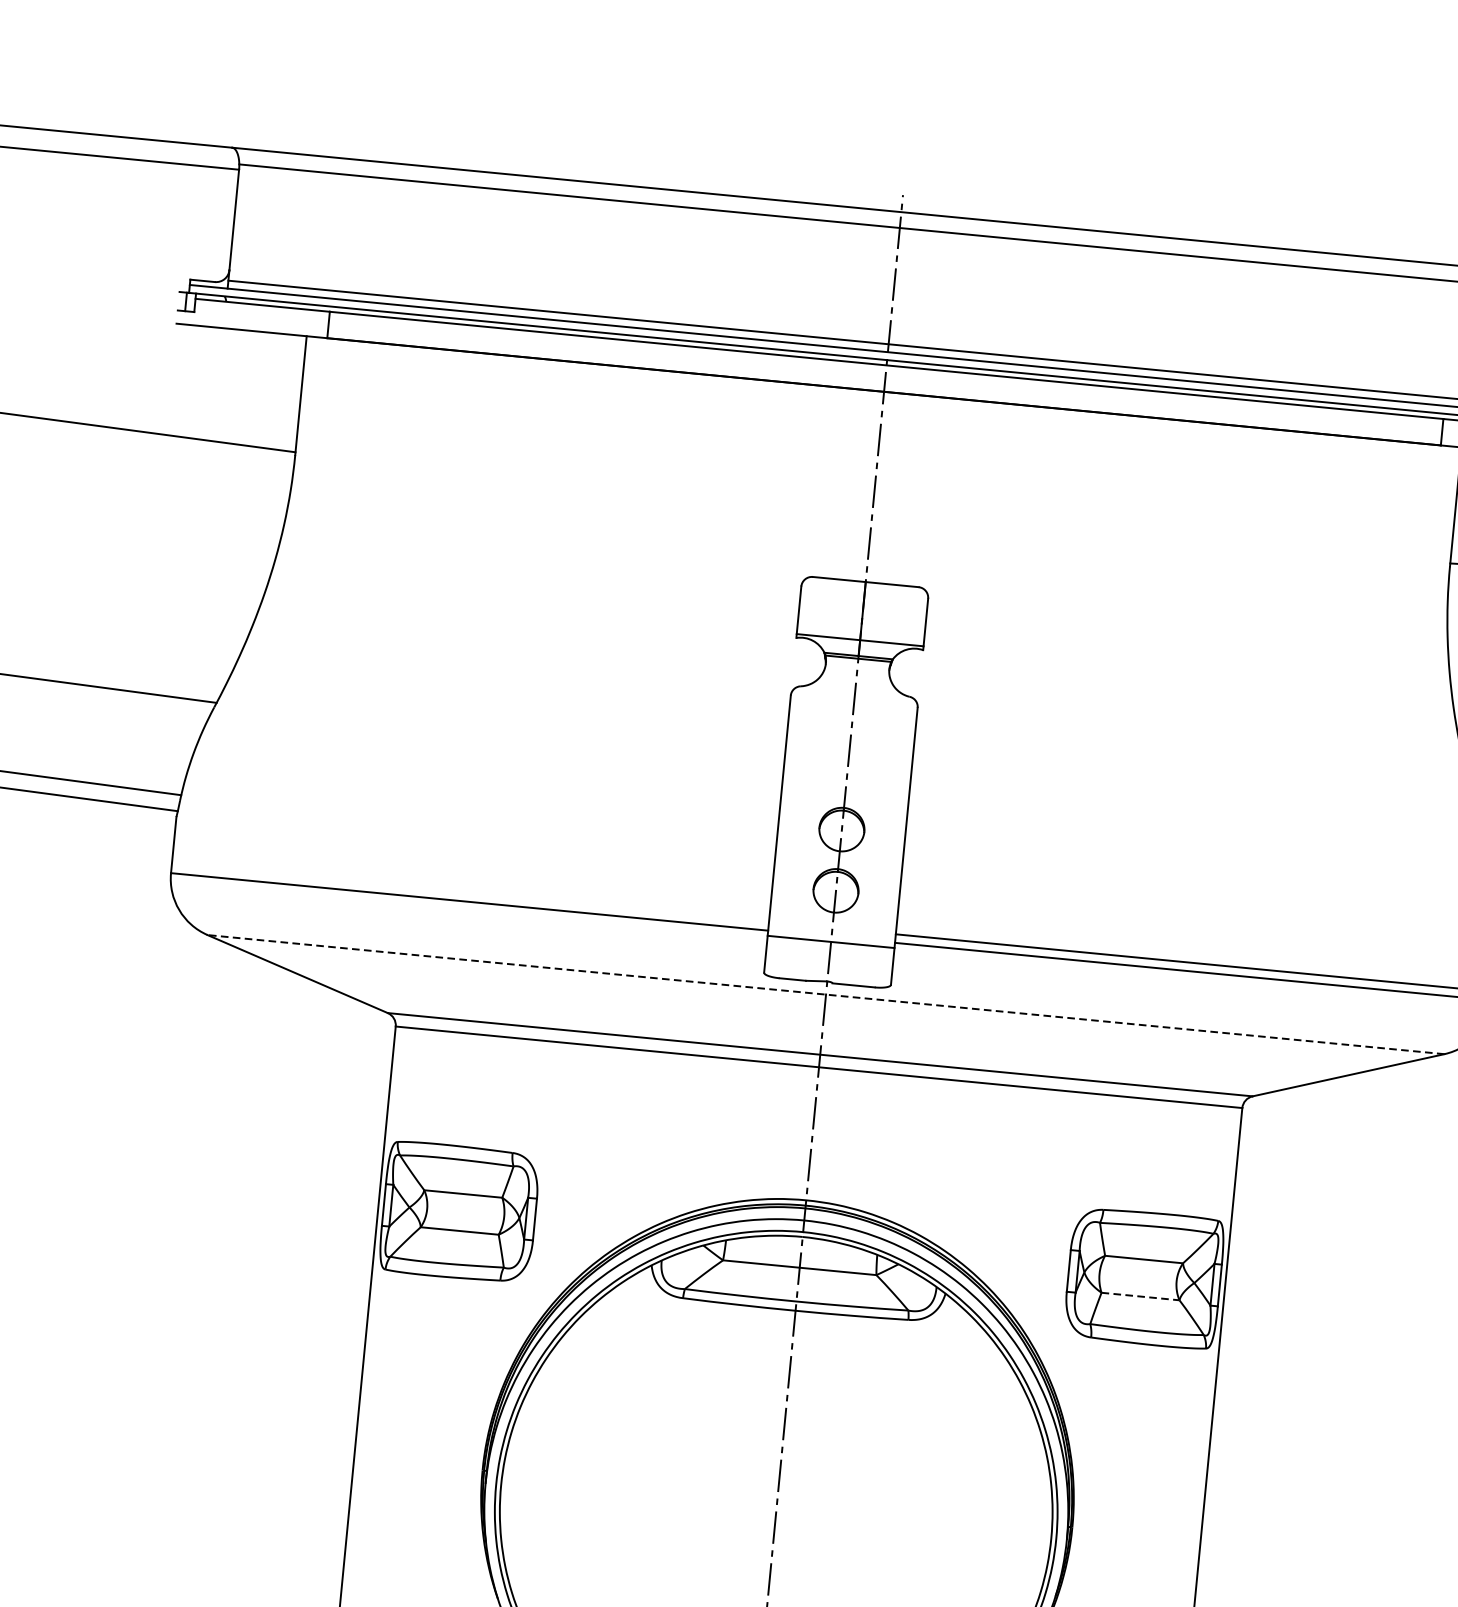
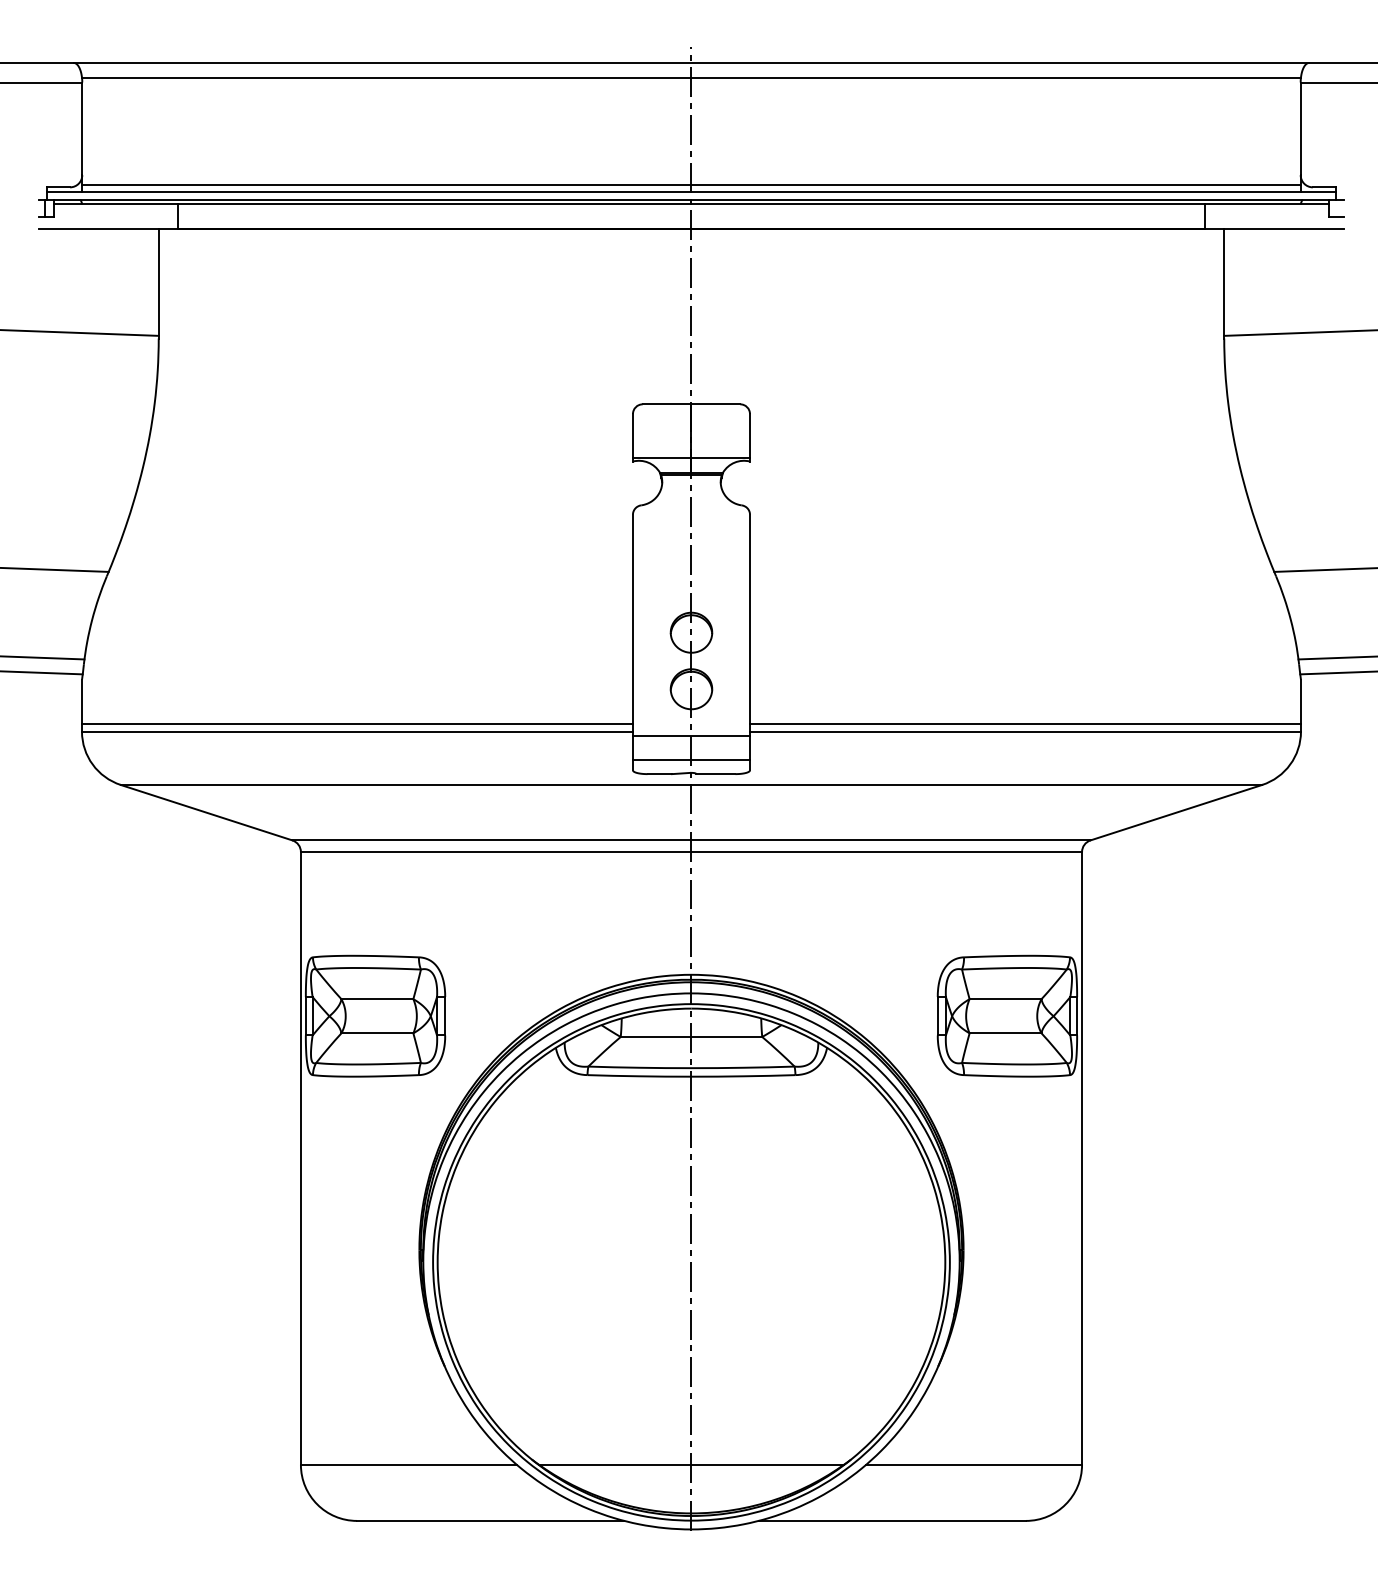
line: (470, 893) -> (357, 723), added
line: (828, 968) -> (691, 760), added
line: (825, 995) -> (691, 785), dashed -> solid
line: (1140, 1296) -> (1005, 1033), dashed -> solid

